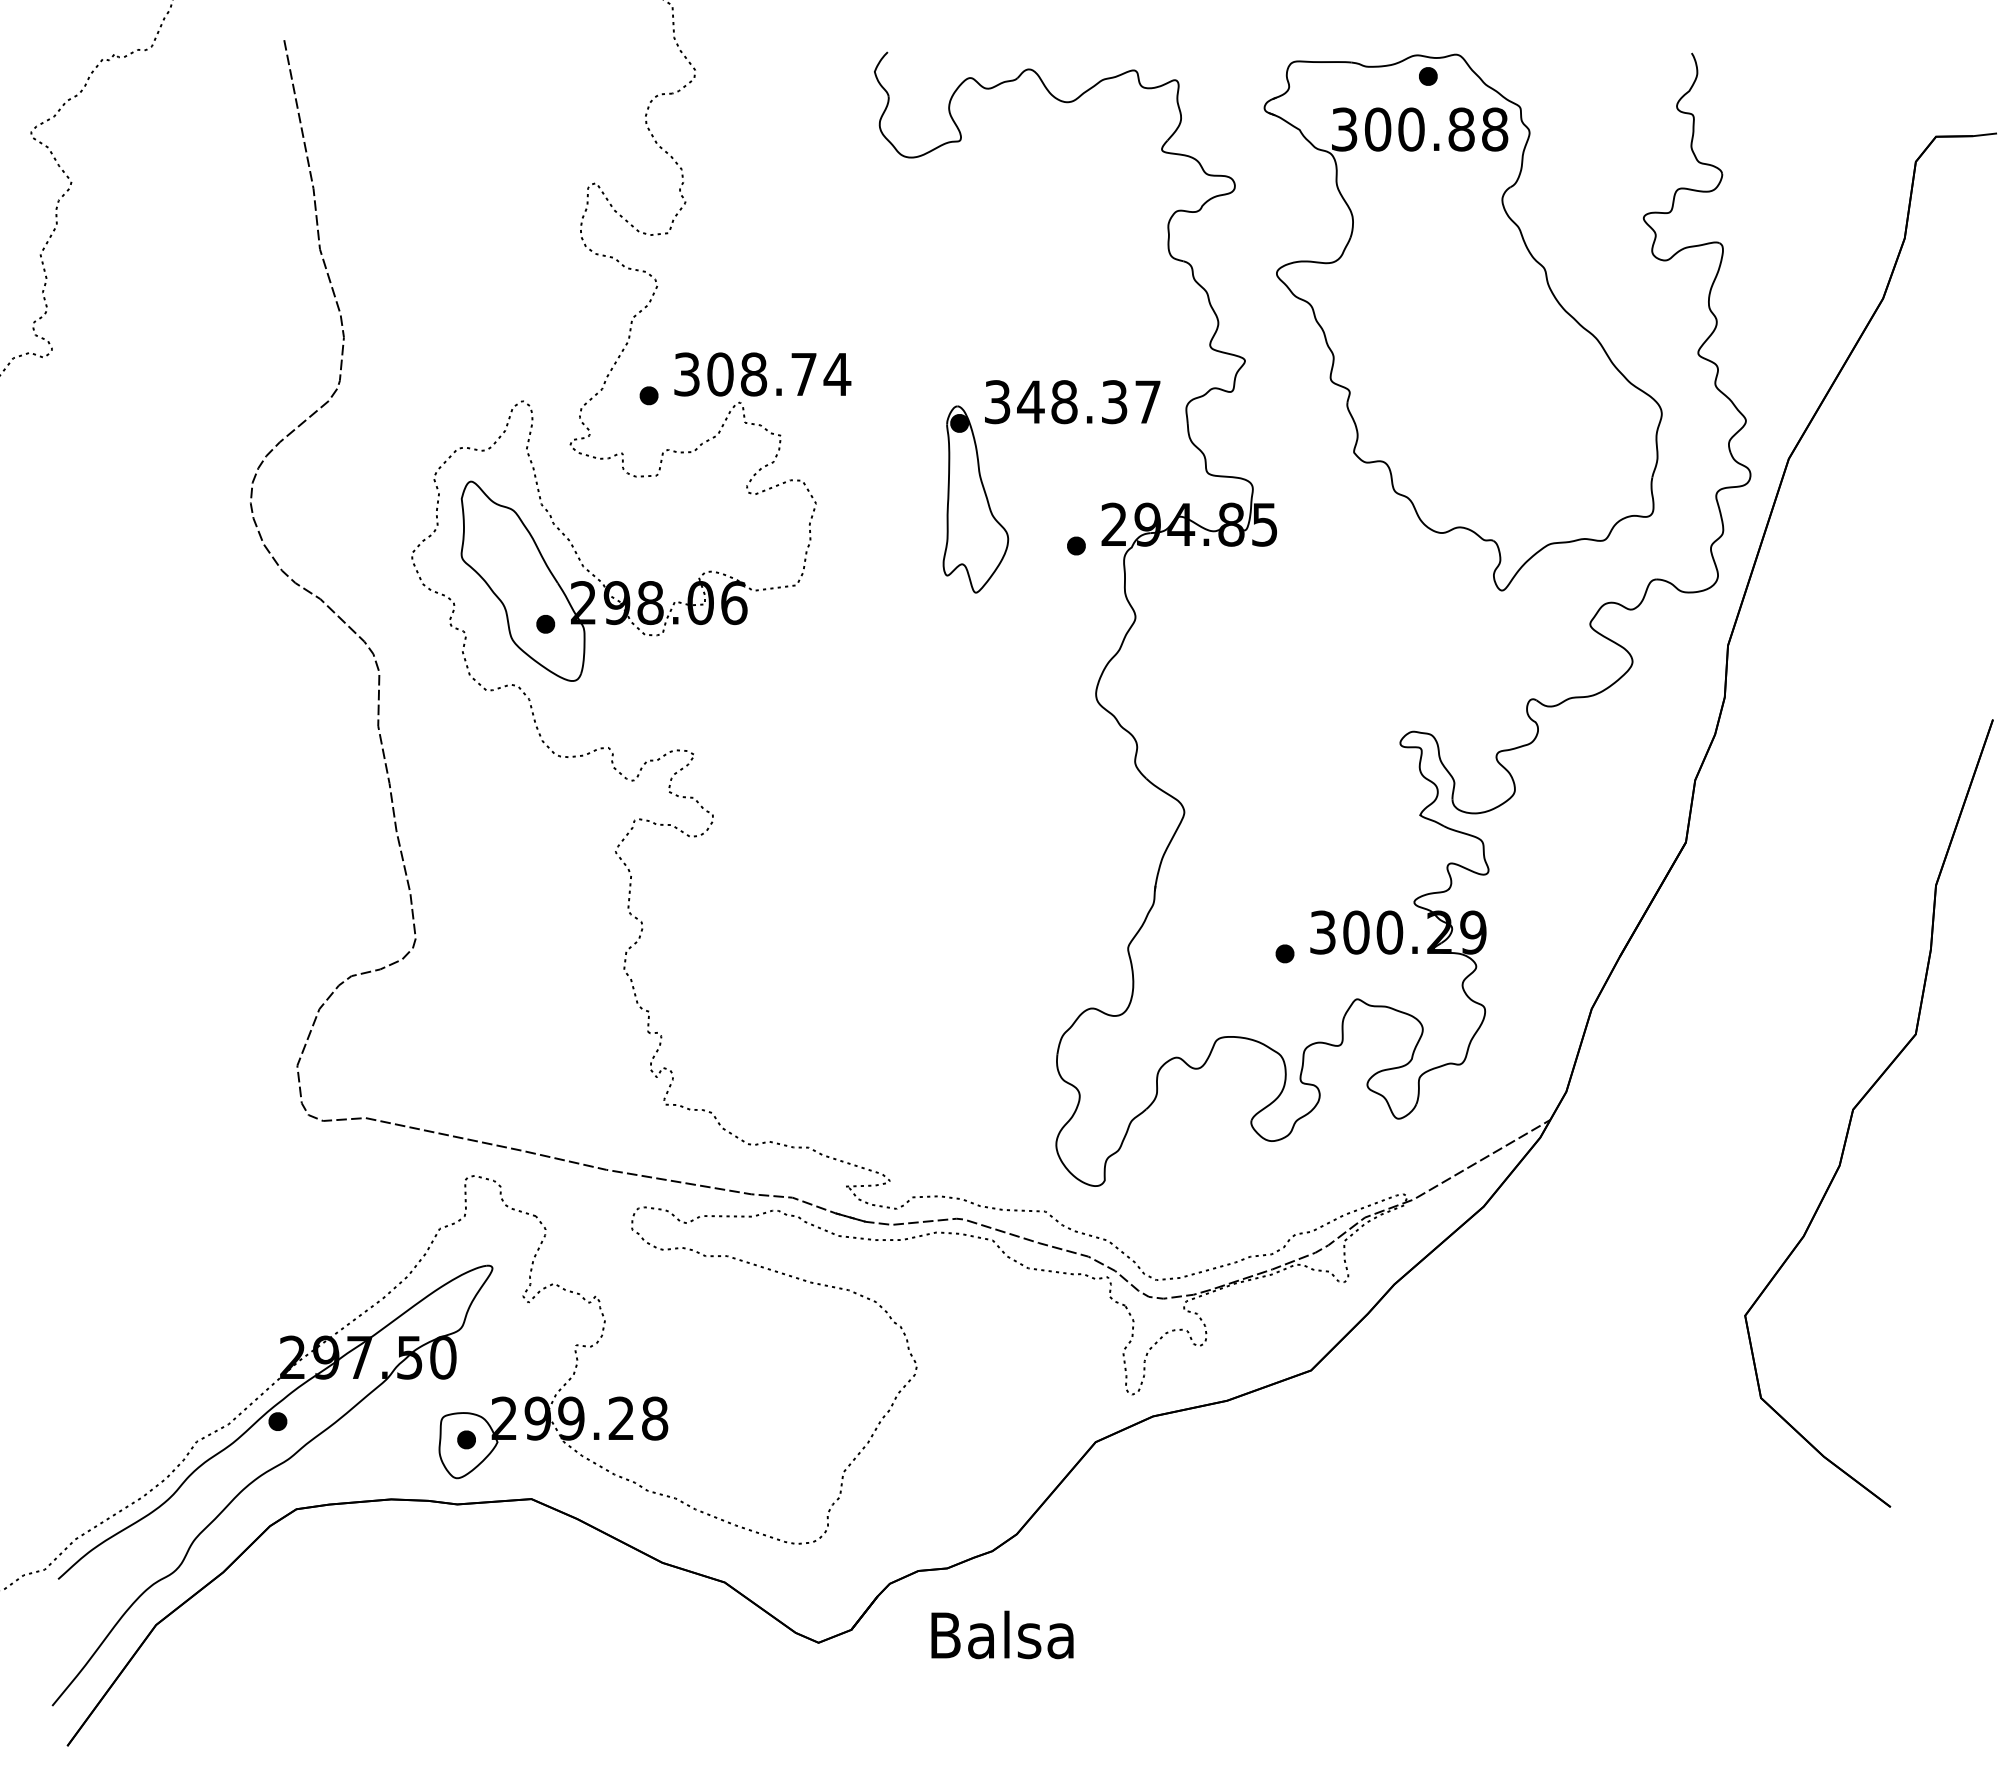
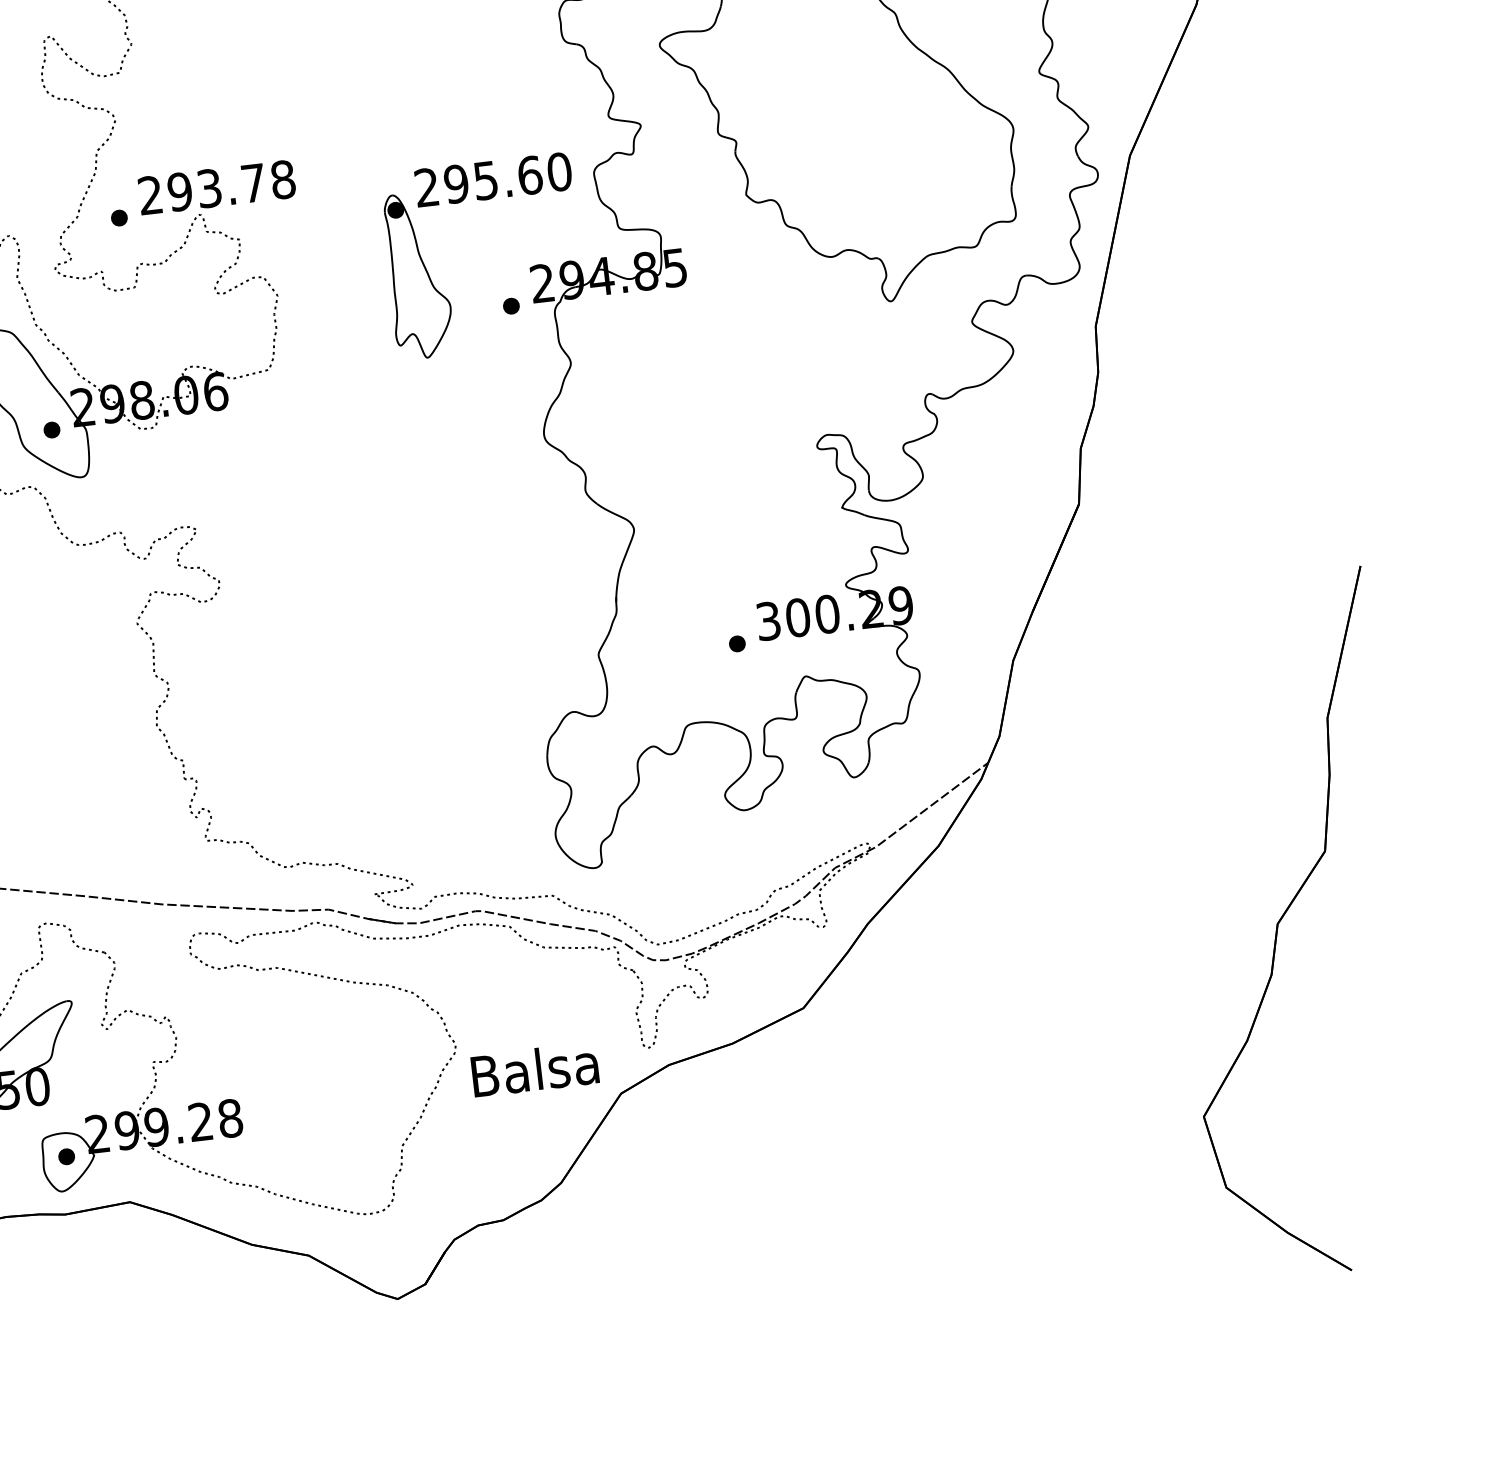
text: (762, 374) -> (217, 187), 308.74 -> 293.78
text: (1072, 402) -> (493, 180), 348.37 -> 295.60
part: (1857, 1106) -> (1281, 920), moved
text: (1002, 1634) -> (535, 1069), moved

